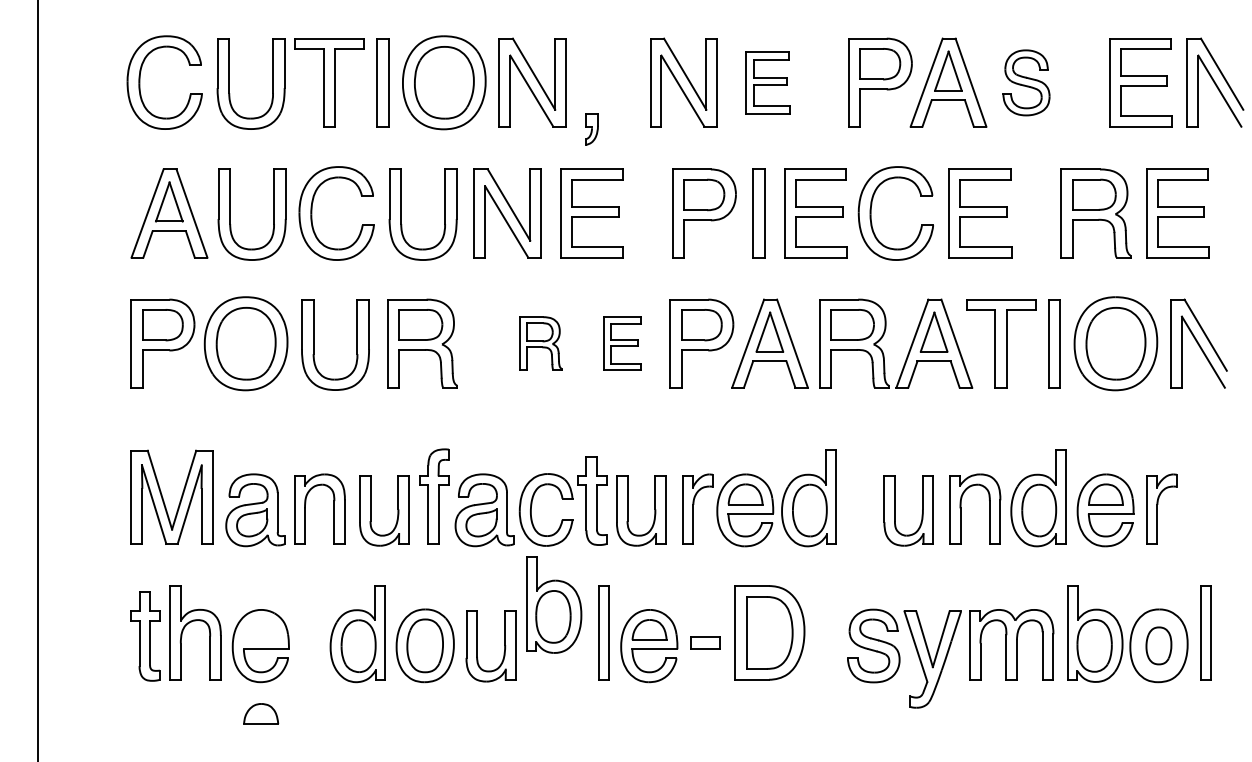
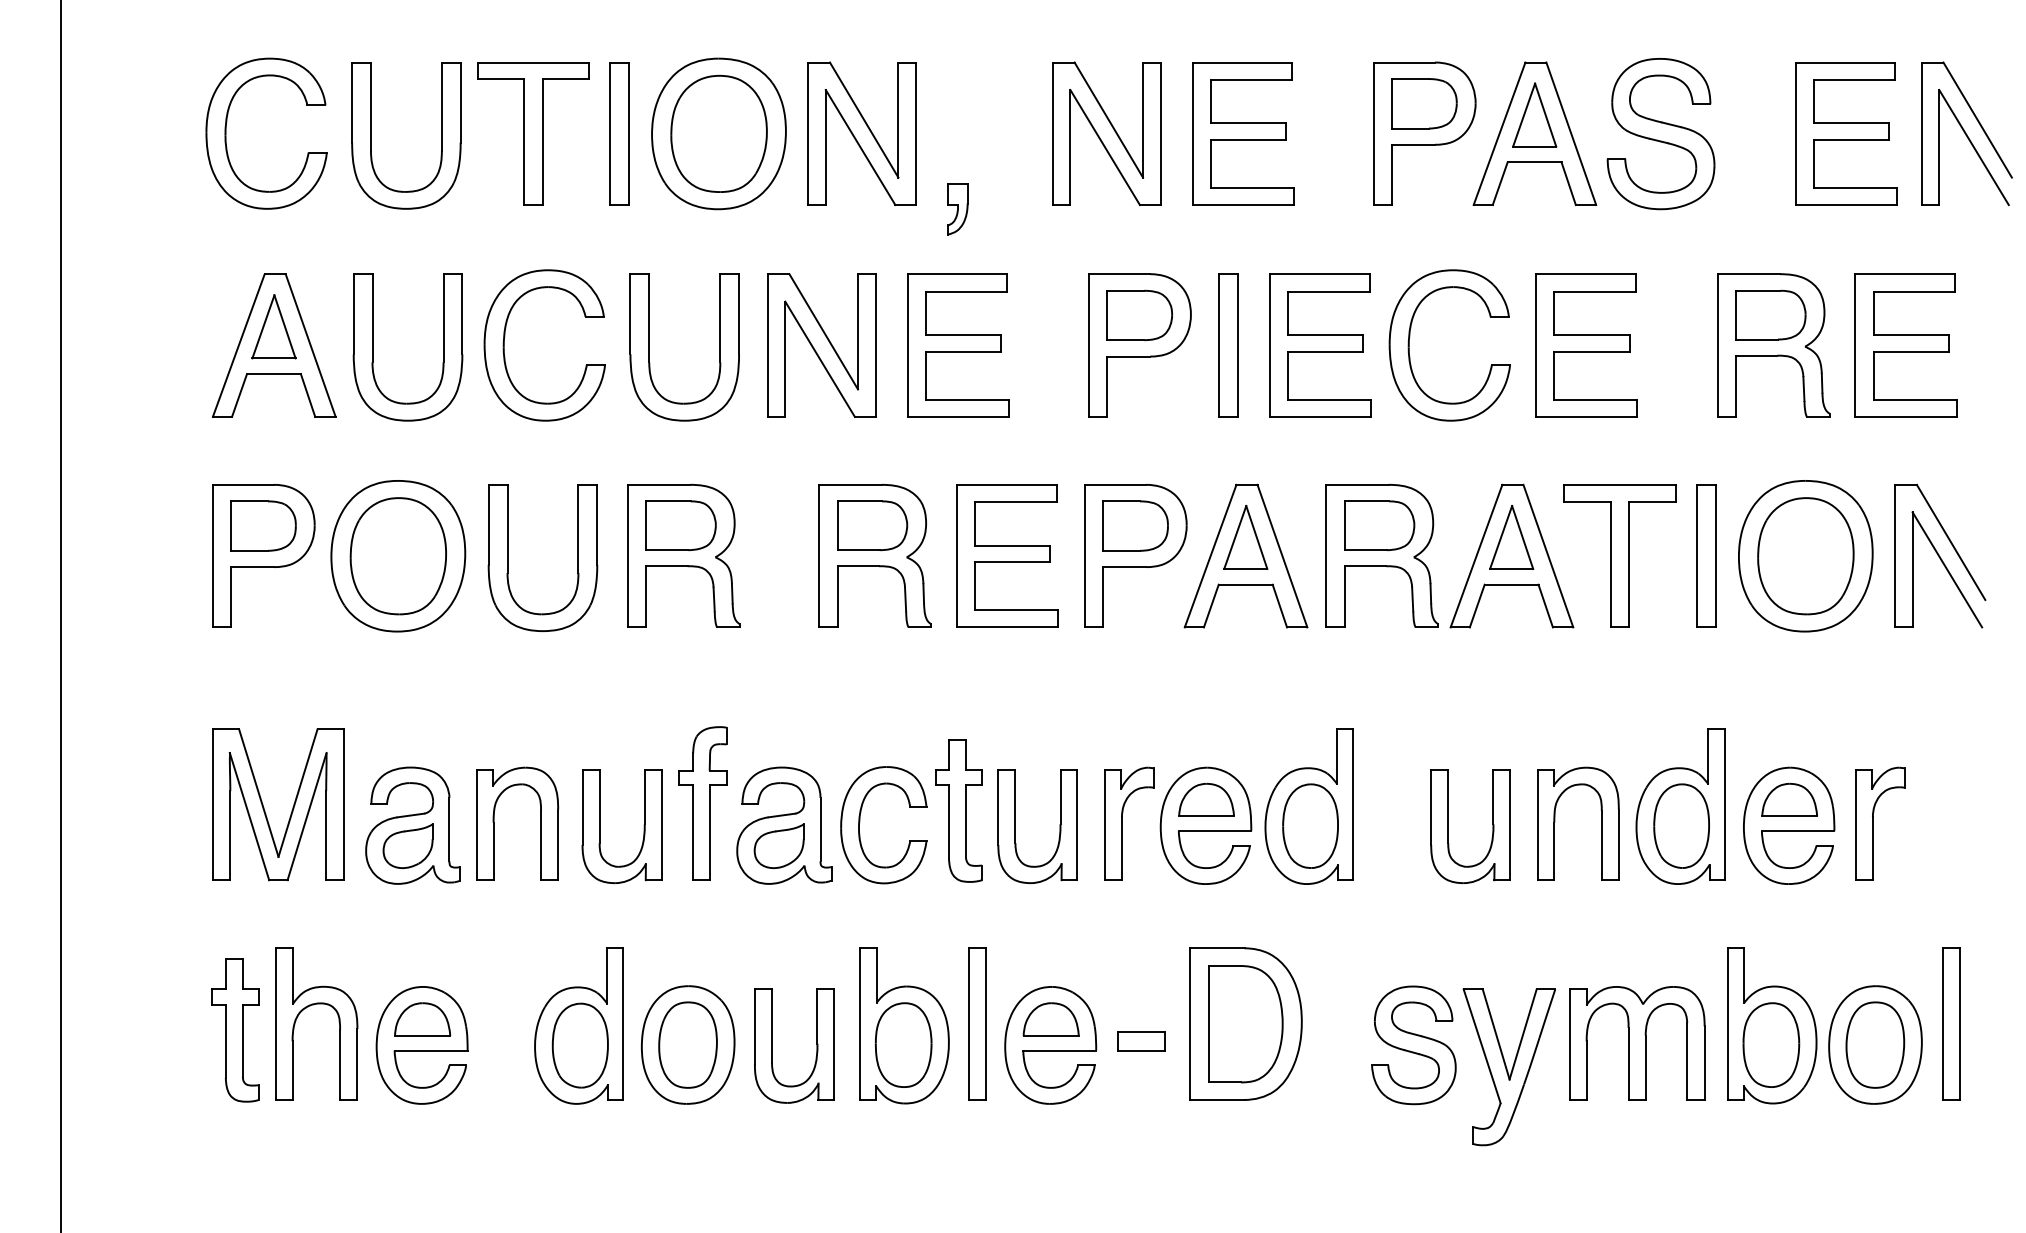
part: (767, 82) -> (1241, 133), size x1.43
part: (1026, 82) -> (1661, 133), size x1.43
part: (540, 343) -> (874, 555), size x1.67
part: (622, 343) -> (1007, 555), size x1.67
part: (554, 604) -> (905, 1025), moved
part: (1158, 645) -> (1874, 1044), size x1.43
part: (261, 713) -> (423, 1018), moved

